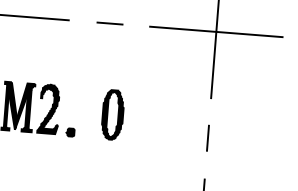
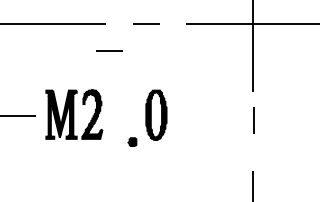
line: (71, 46) -> (109, 50), added
part: (70, 131) -> (132, 141), moved
line: (207, 138) -> (253, 120), moved

